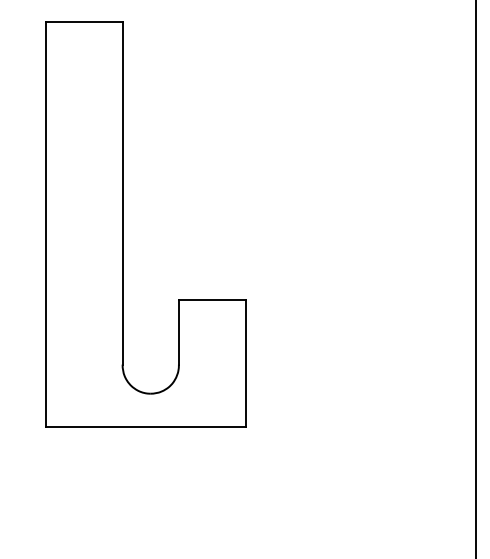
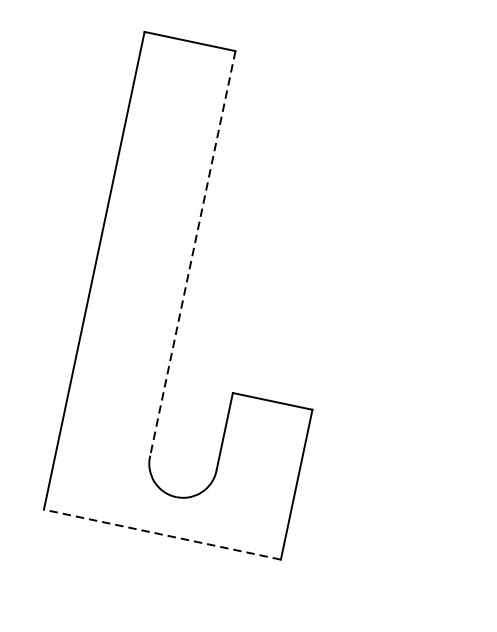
line: (122, 193) -> (192, 253), solid -> dashed
line: (145, 426) -> (161, 534), solid -> dashed

